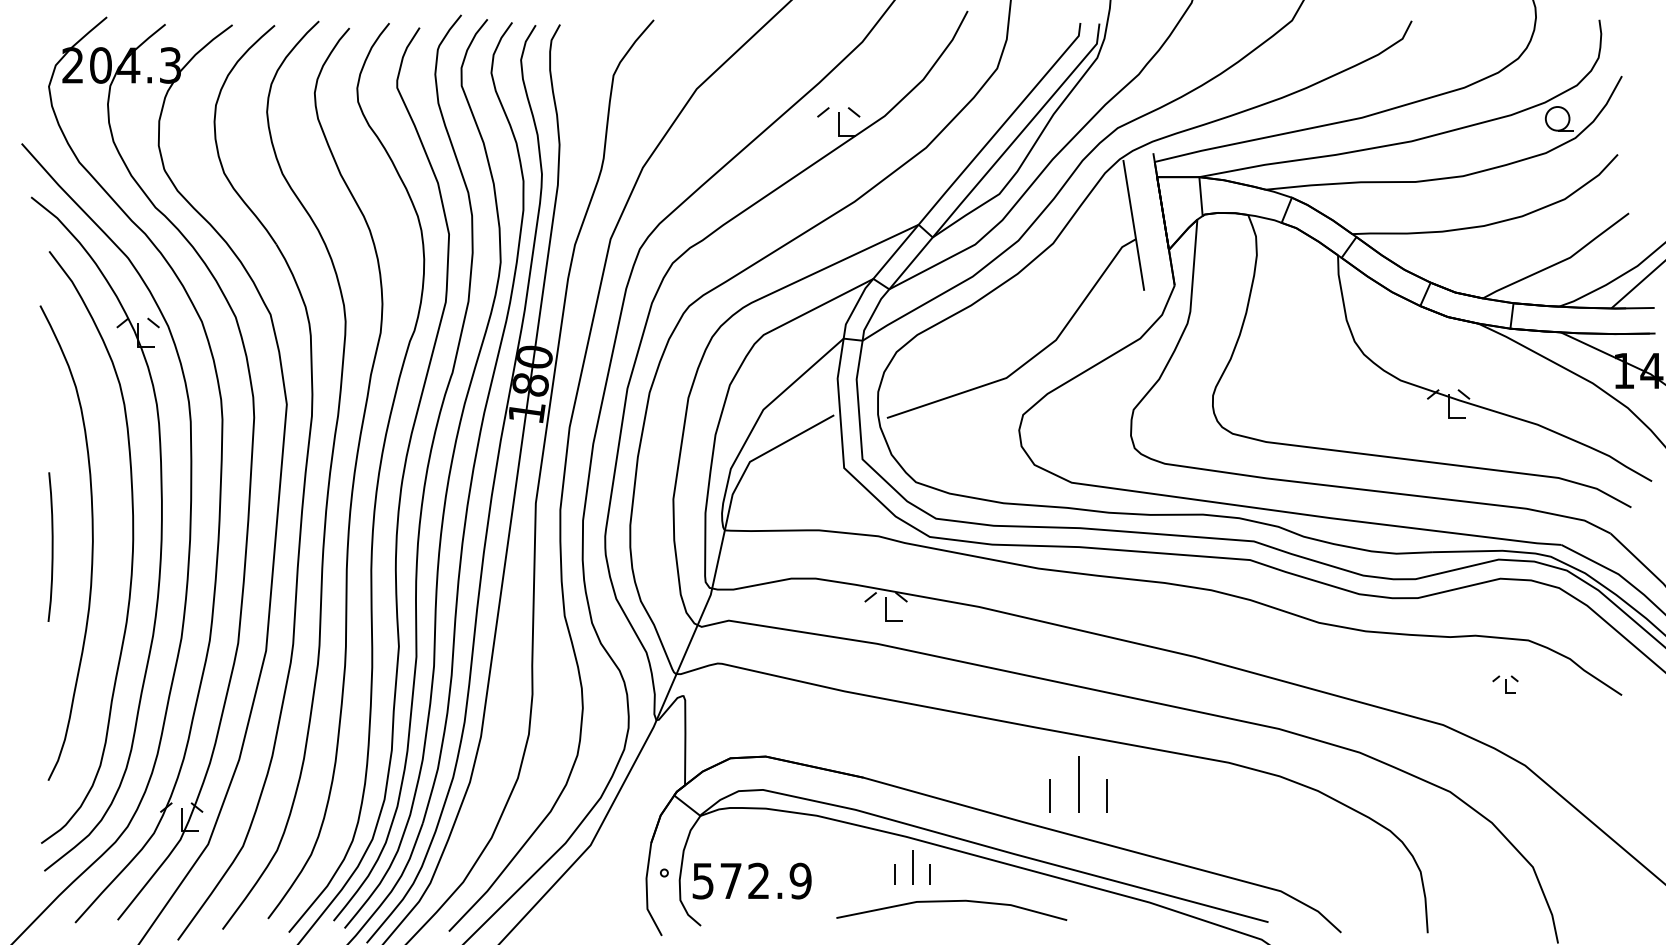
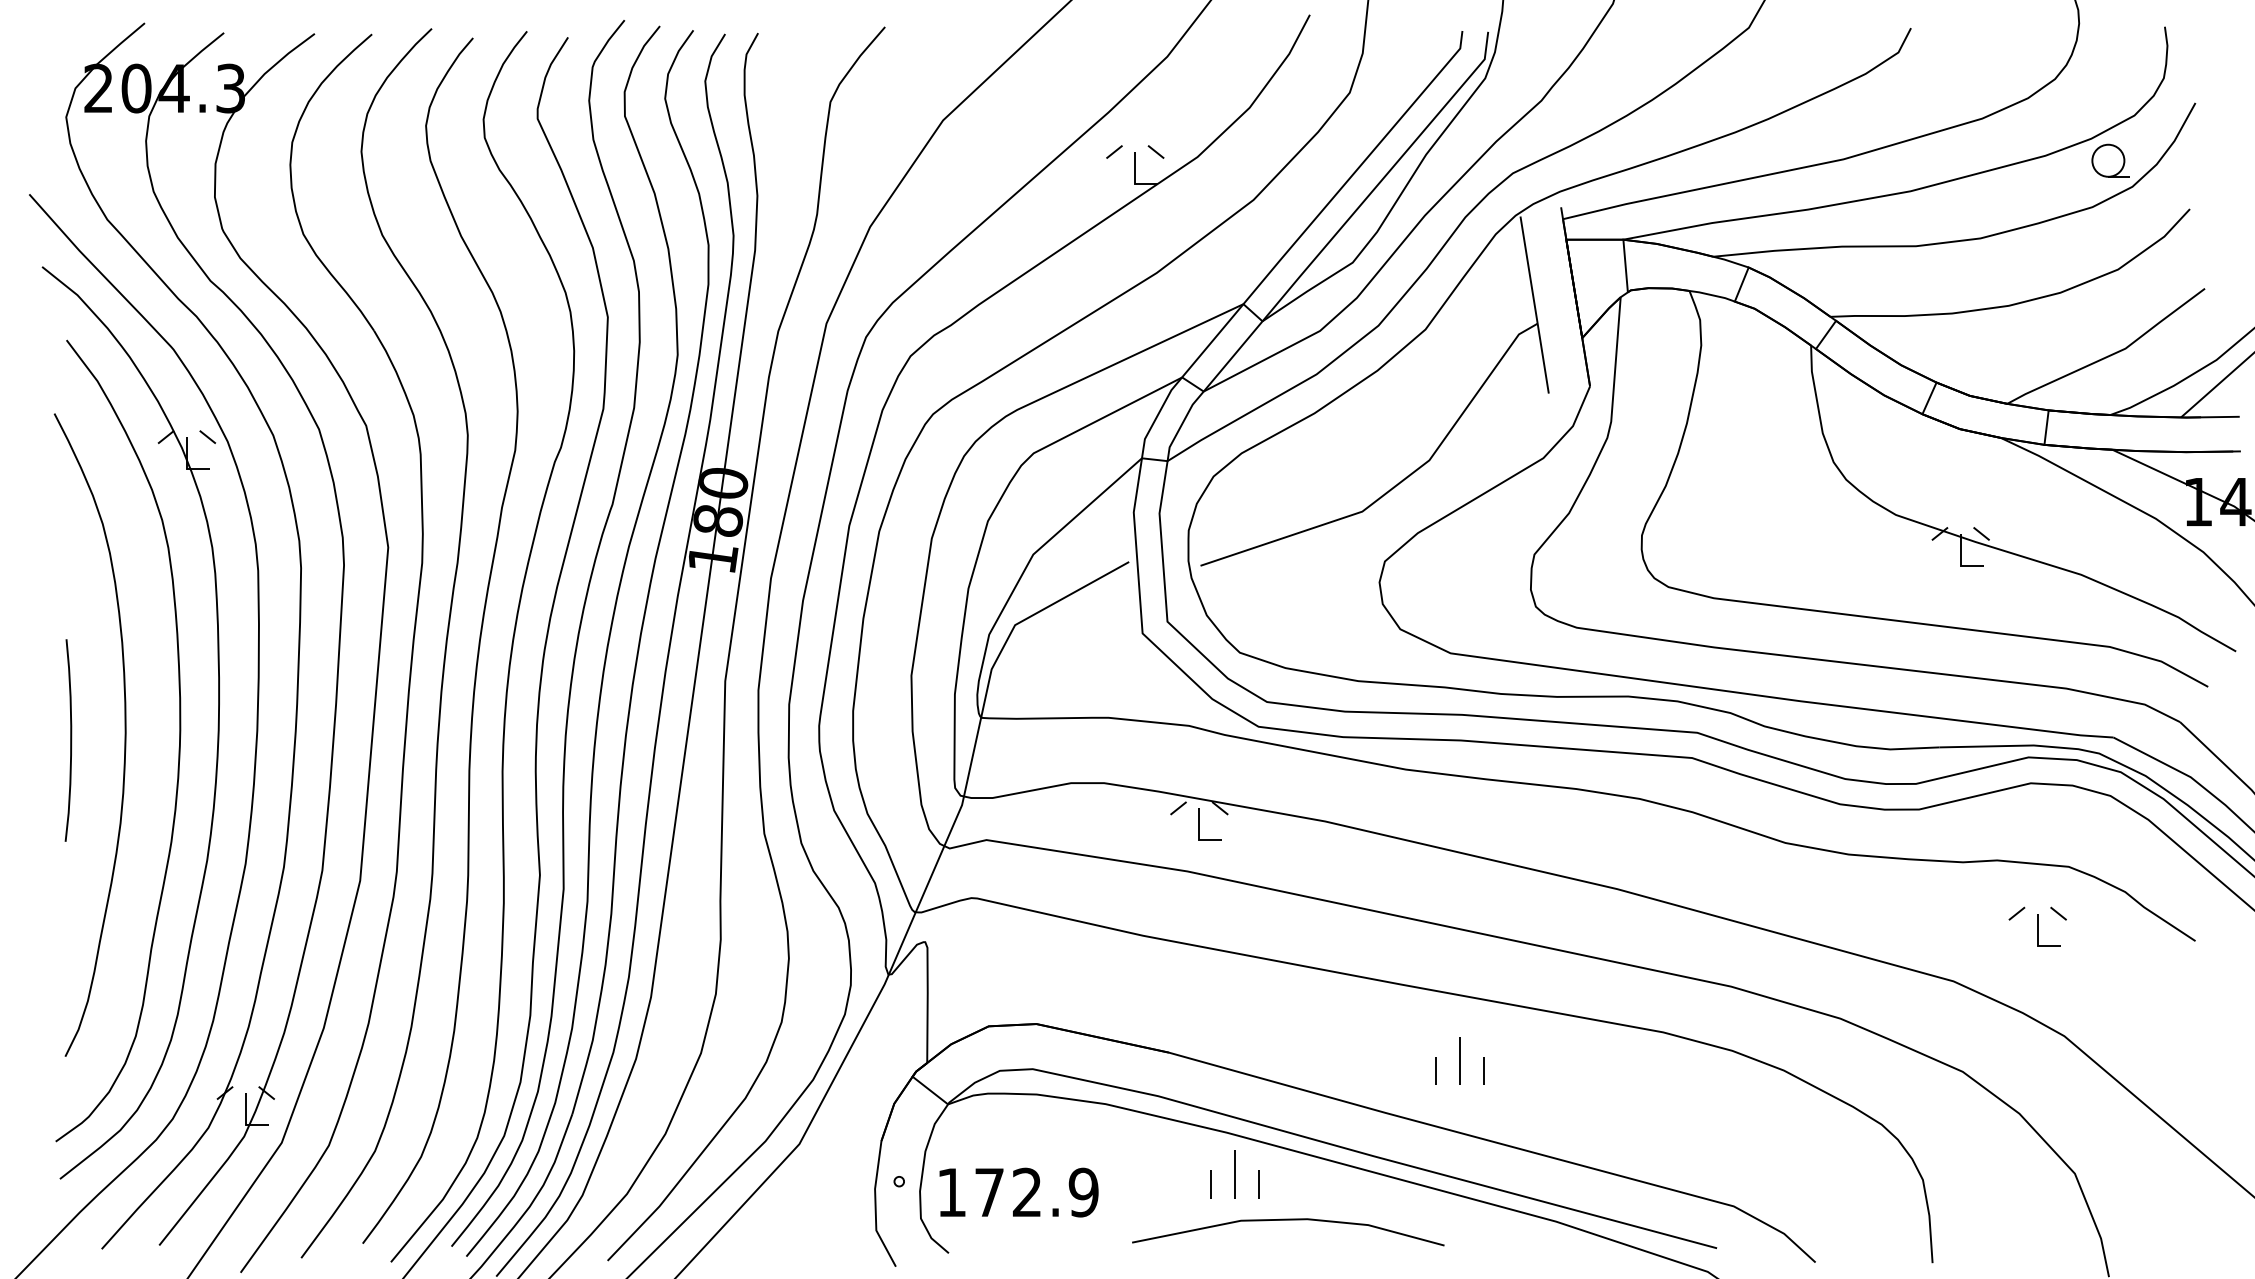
part: (1505, 684) -> (2037, 926), size x1.67
part: (1078, 783) -> (1459, 1060), size x0.62
text: (702, 881) -> (950, 1193), 572.9 -> 172.9

